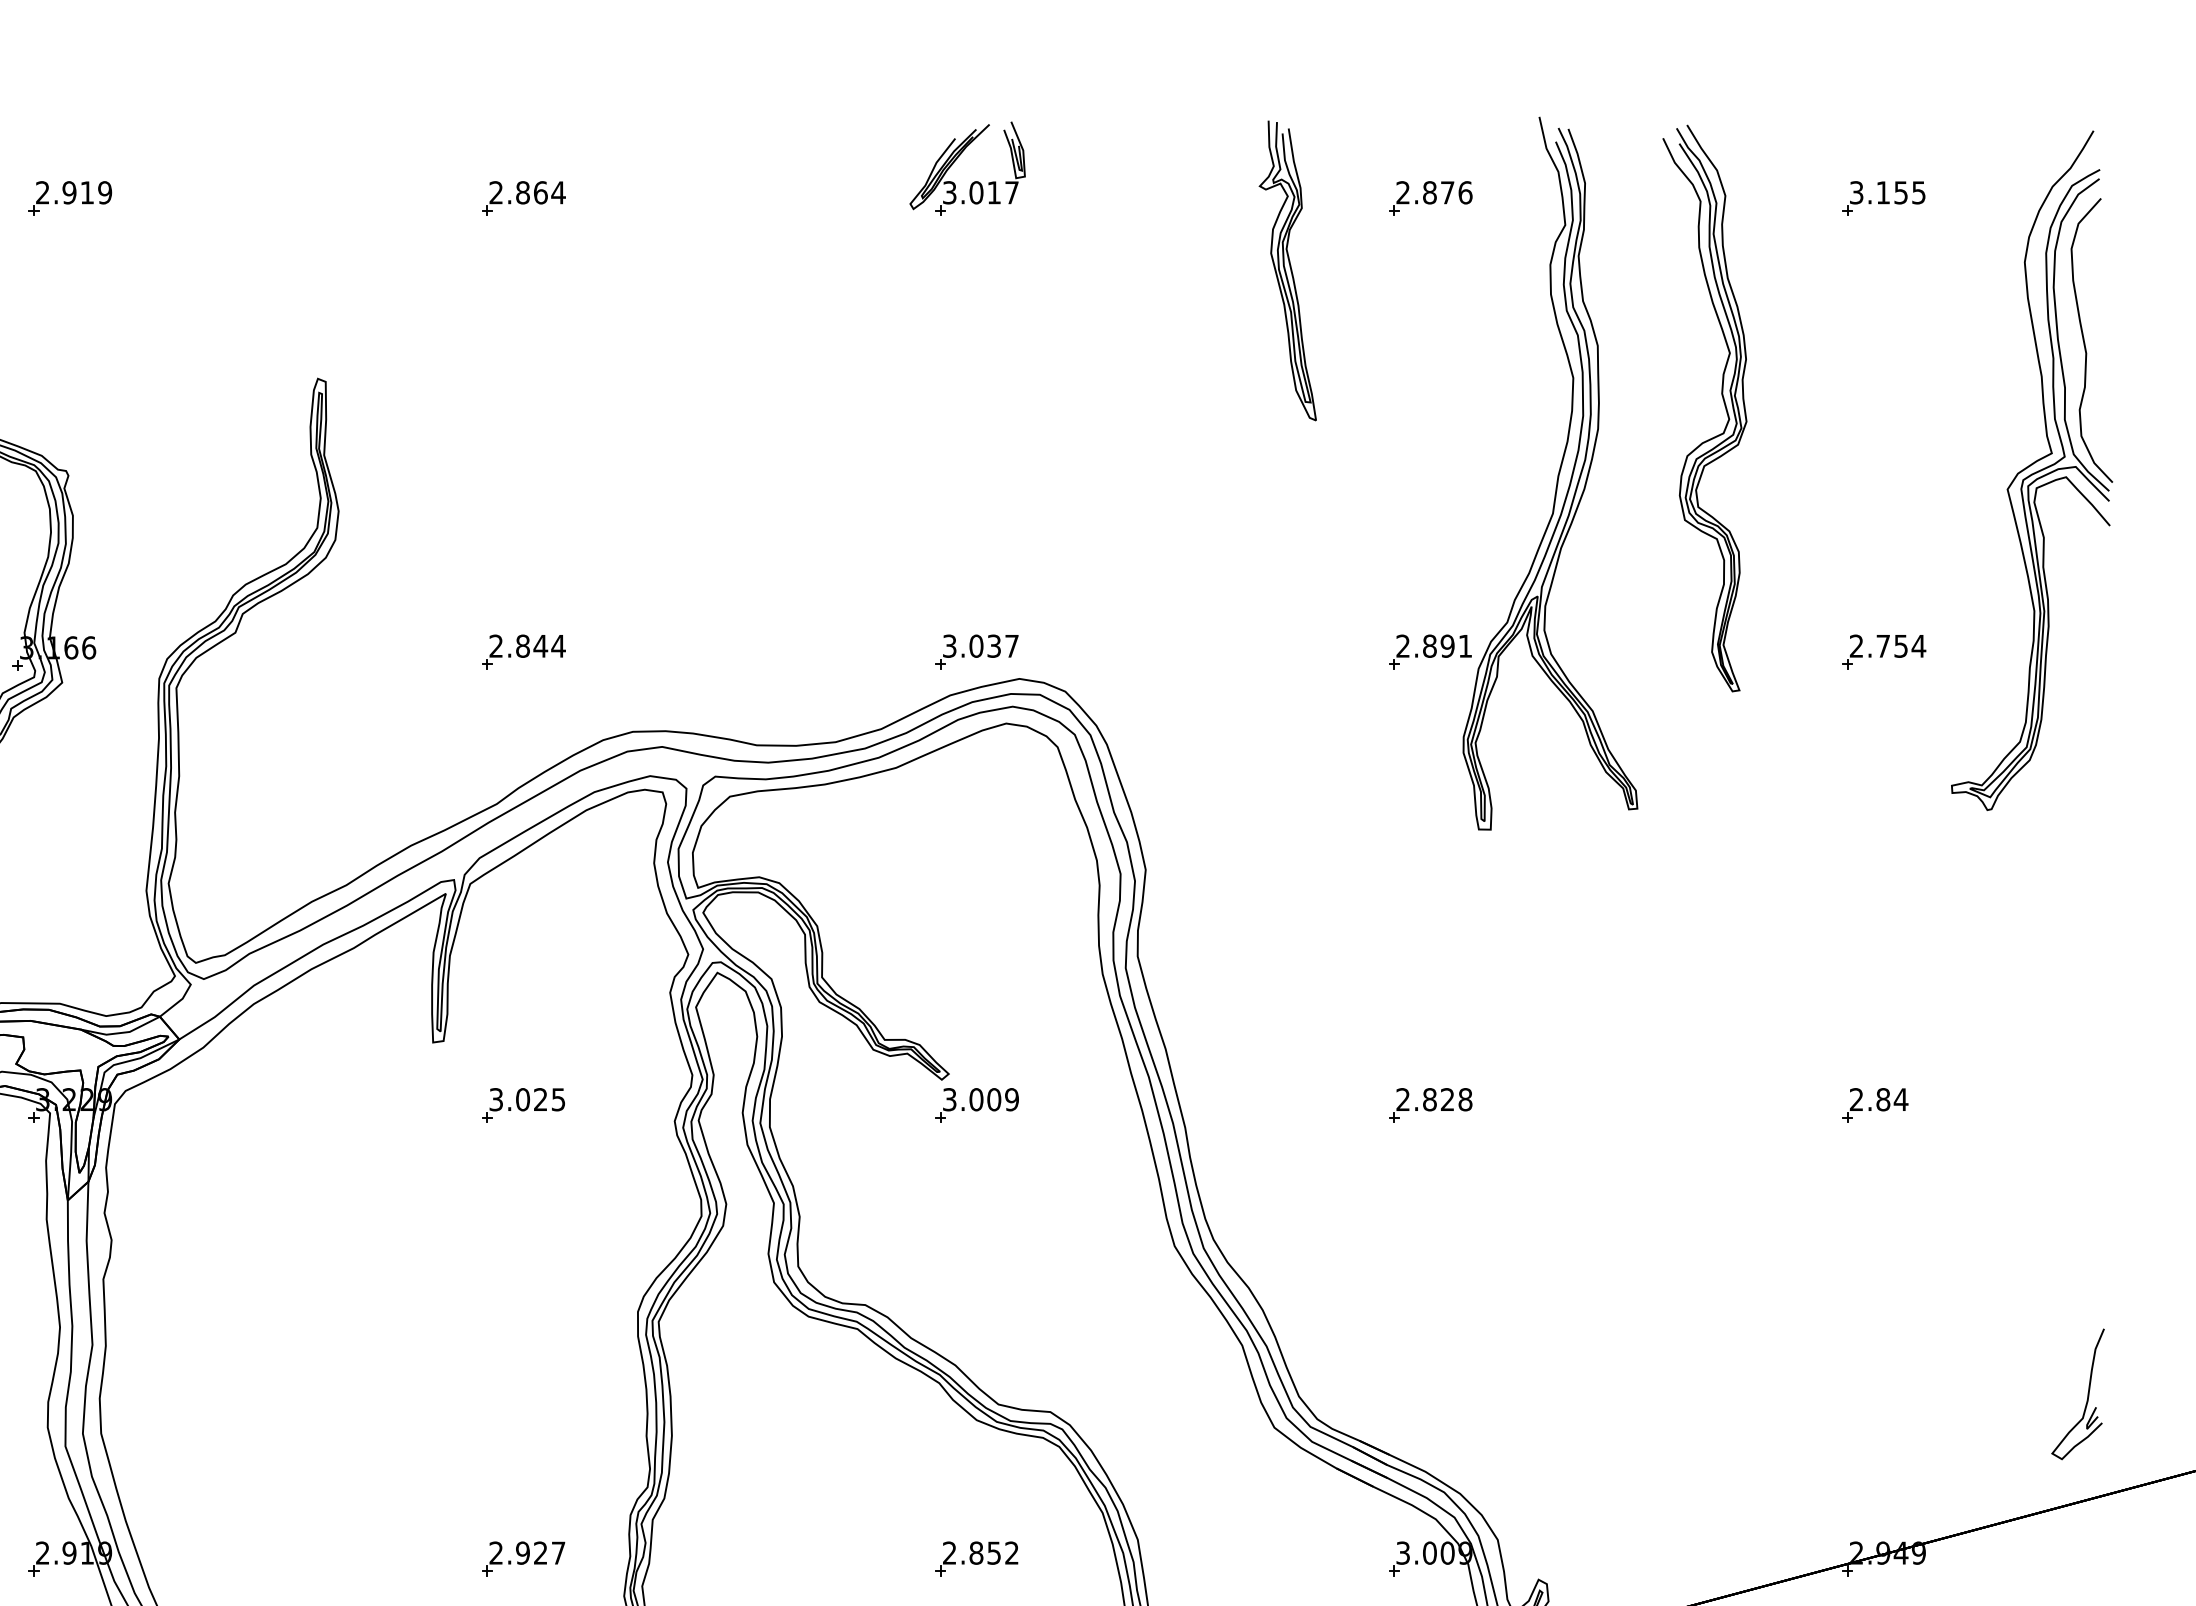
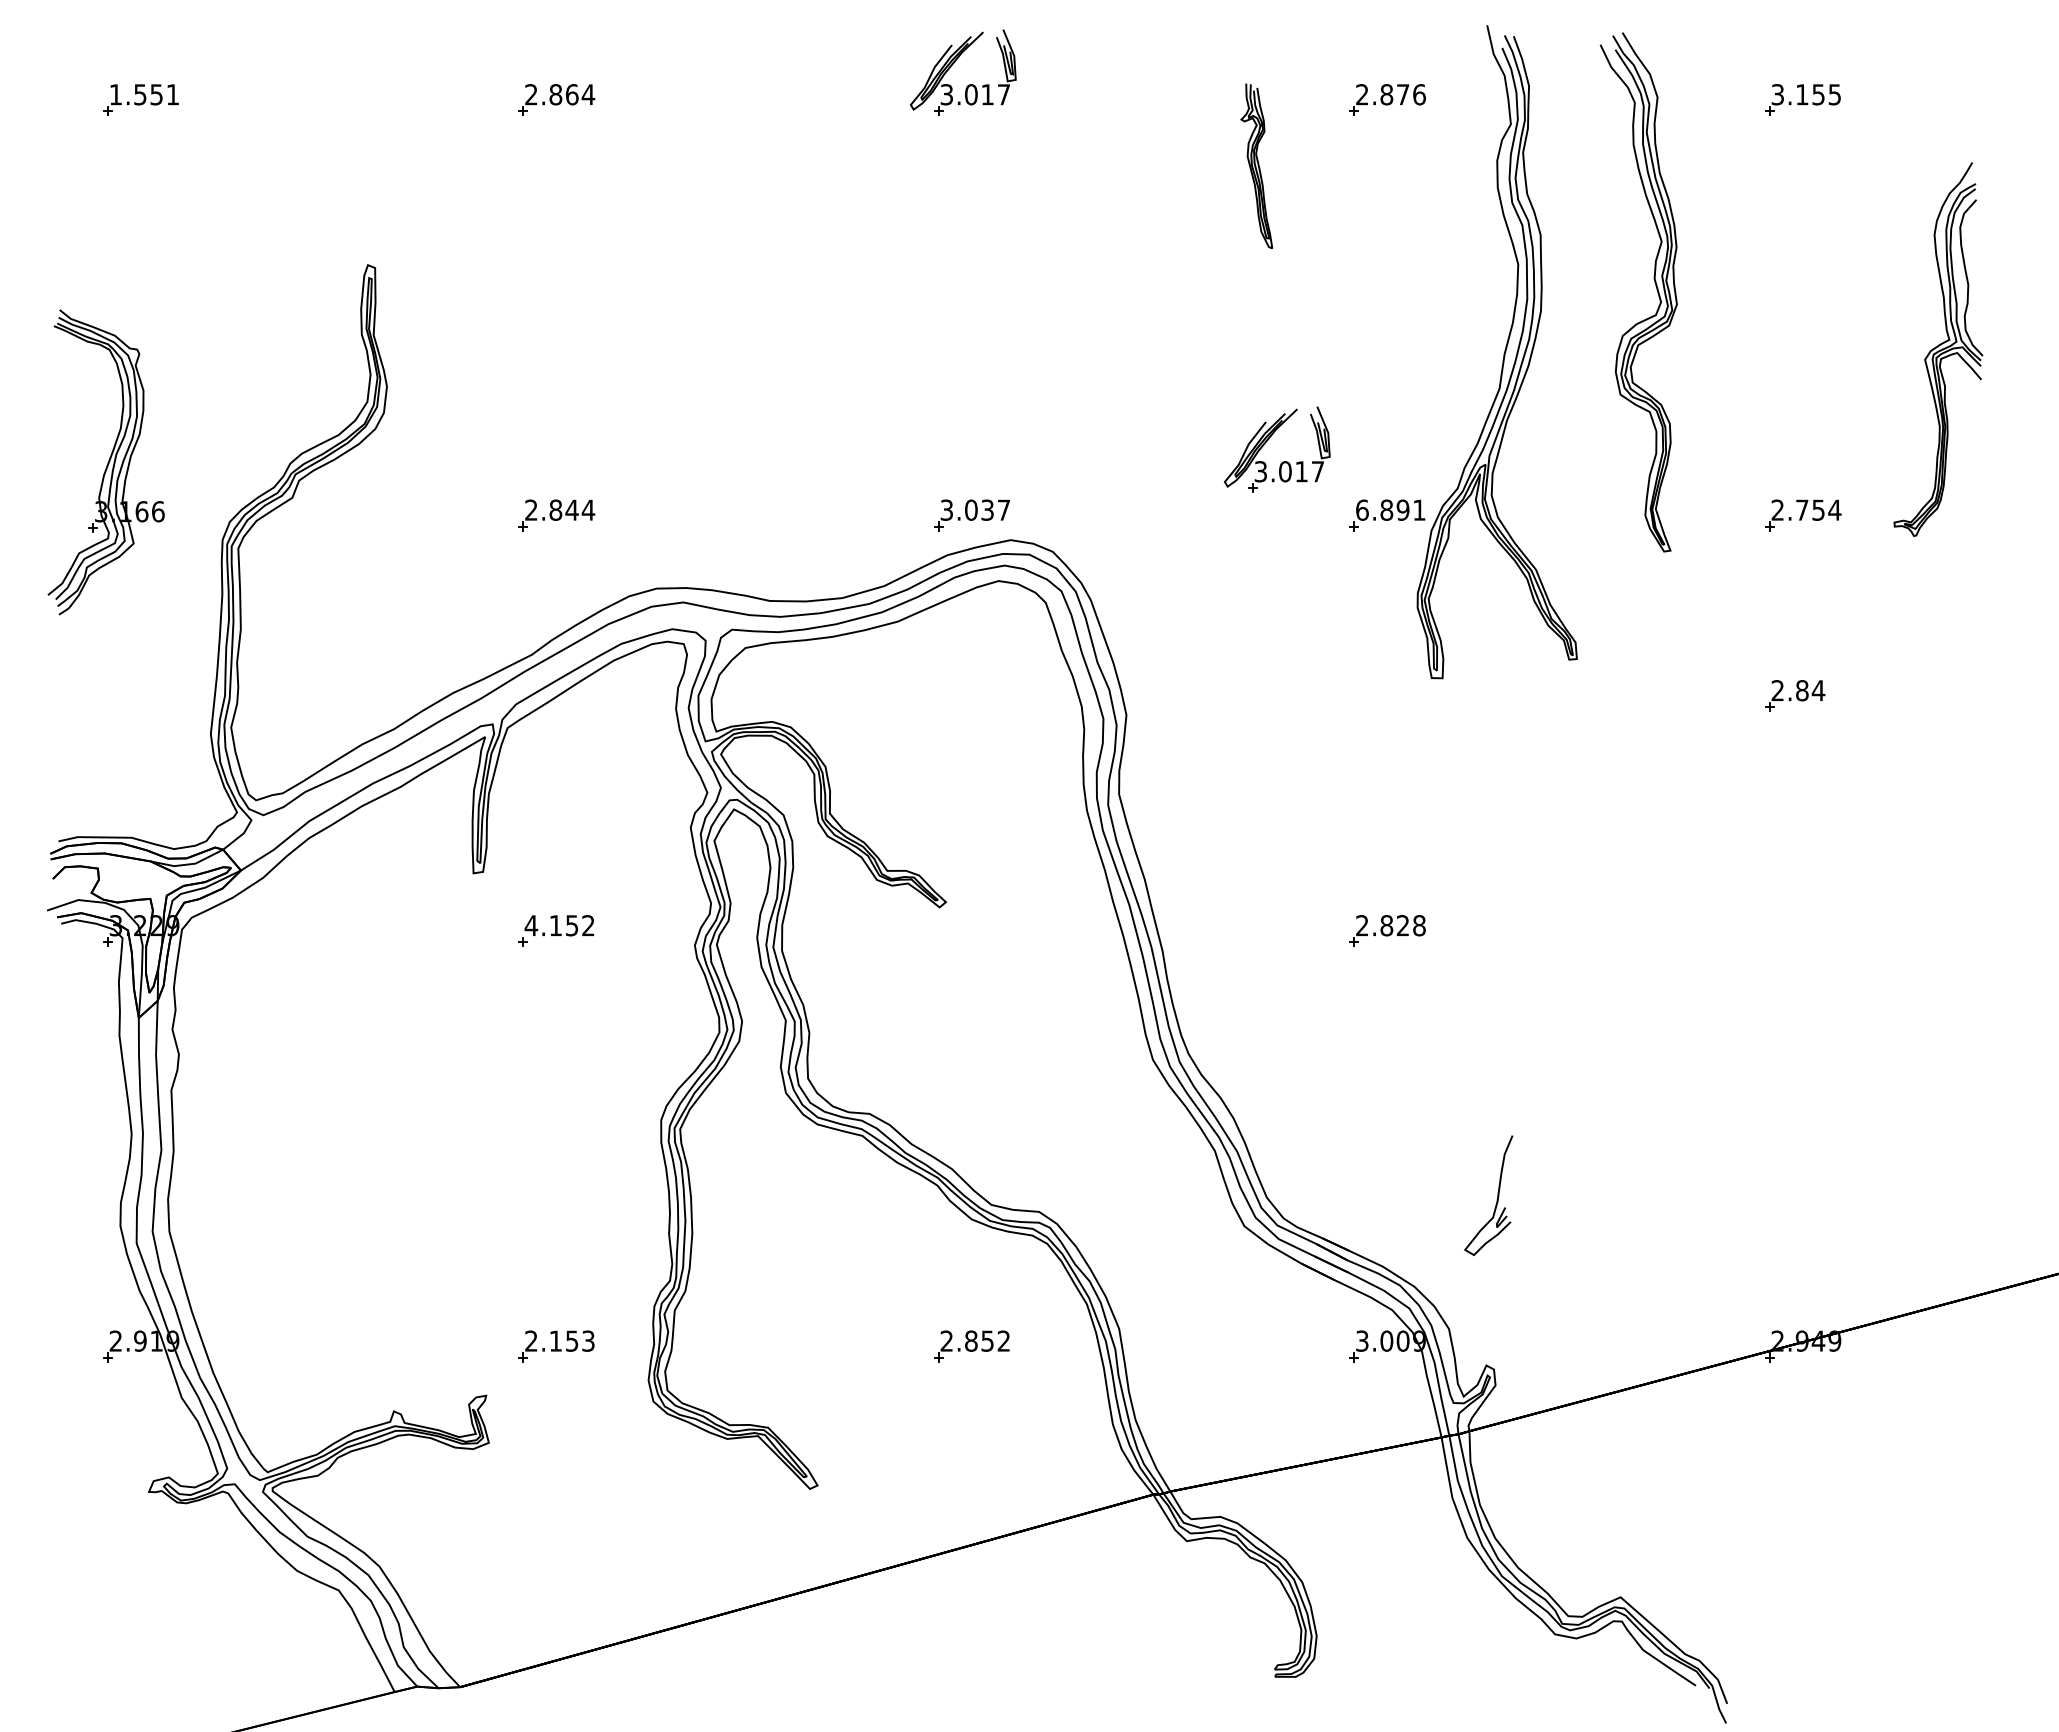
text: (74, 192) -> (144, 94), 2.919 -> 1.551
part: (1287, 270) -> (1256, 165), size x0.6
part: (2031, 470) -> (1938, 349), size x0.6
part: (1300, 570) -> (1268, 440), added
text: (1403, 645) -> (1362, 509), 2.891 -> 6.891
text: (526, 1099) -> (559, 925), 3.025 -> 4.152
part: (977, 1104) -> (972, 930), removed
part: (1875, 1104) -> (1795, 695), moved
part: (2086, 1398) -> (1496, 1199), moved
text: (540, 1552) -> (571, 1340), 2.927 -> 2.153

